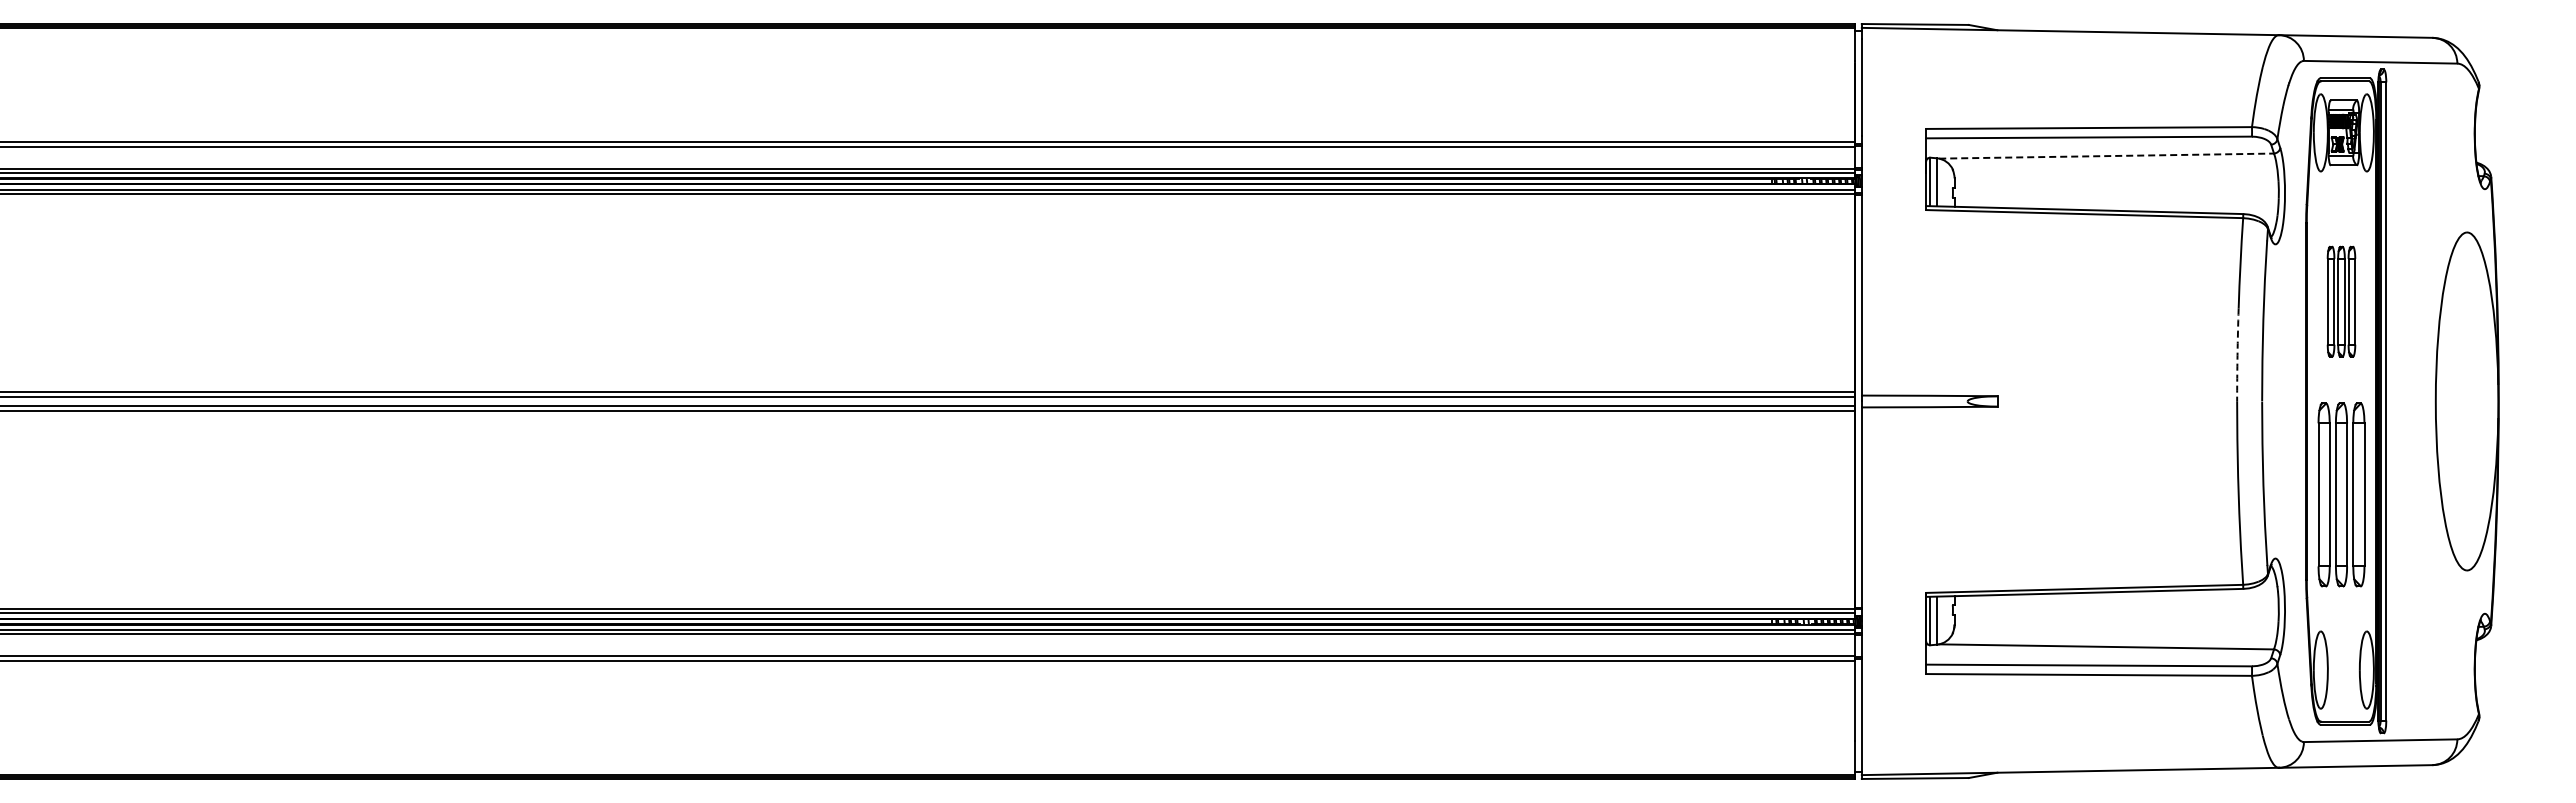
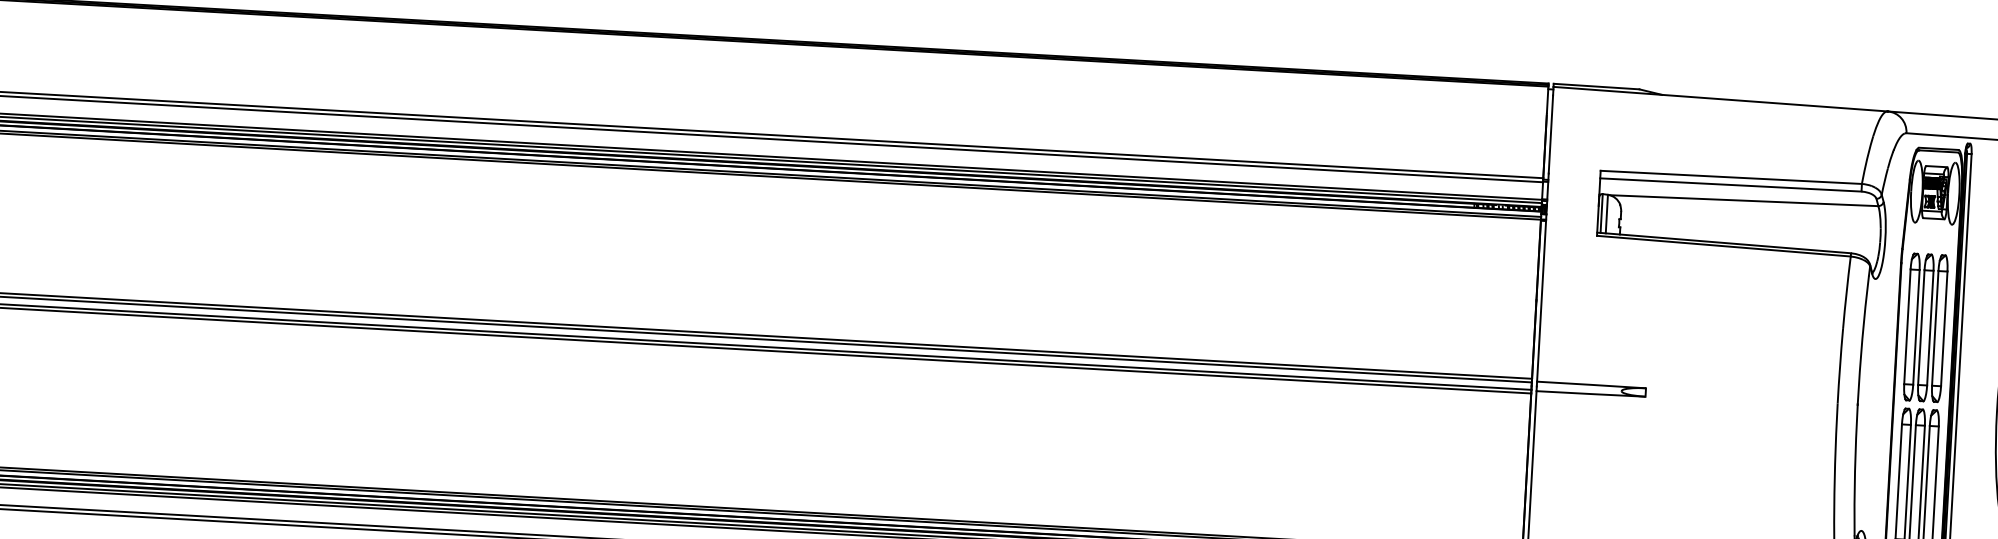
line: (2107, 156) -> (1744, 201), dashed -> solid
part: (2341, 301) -> (1925, 327), size x1.67
arc: (2237, 355) -> (1840, 366), dashed -> solid

